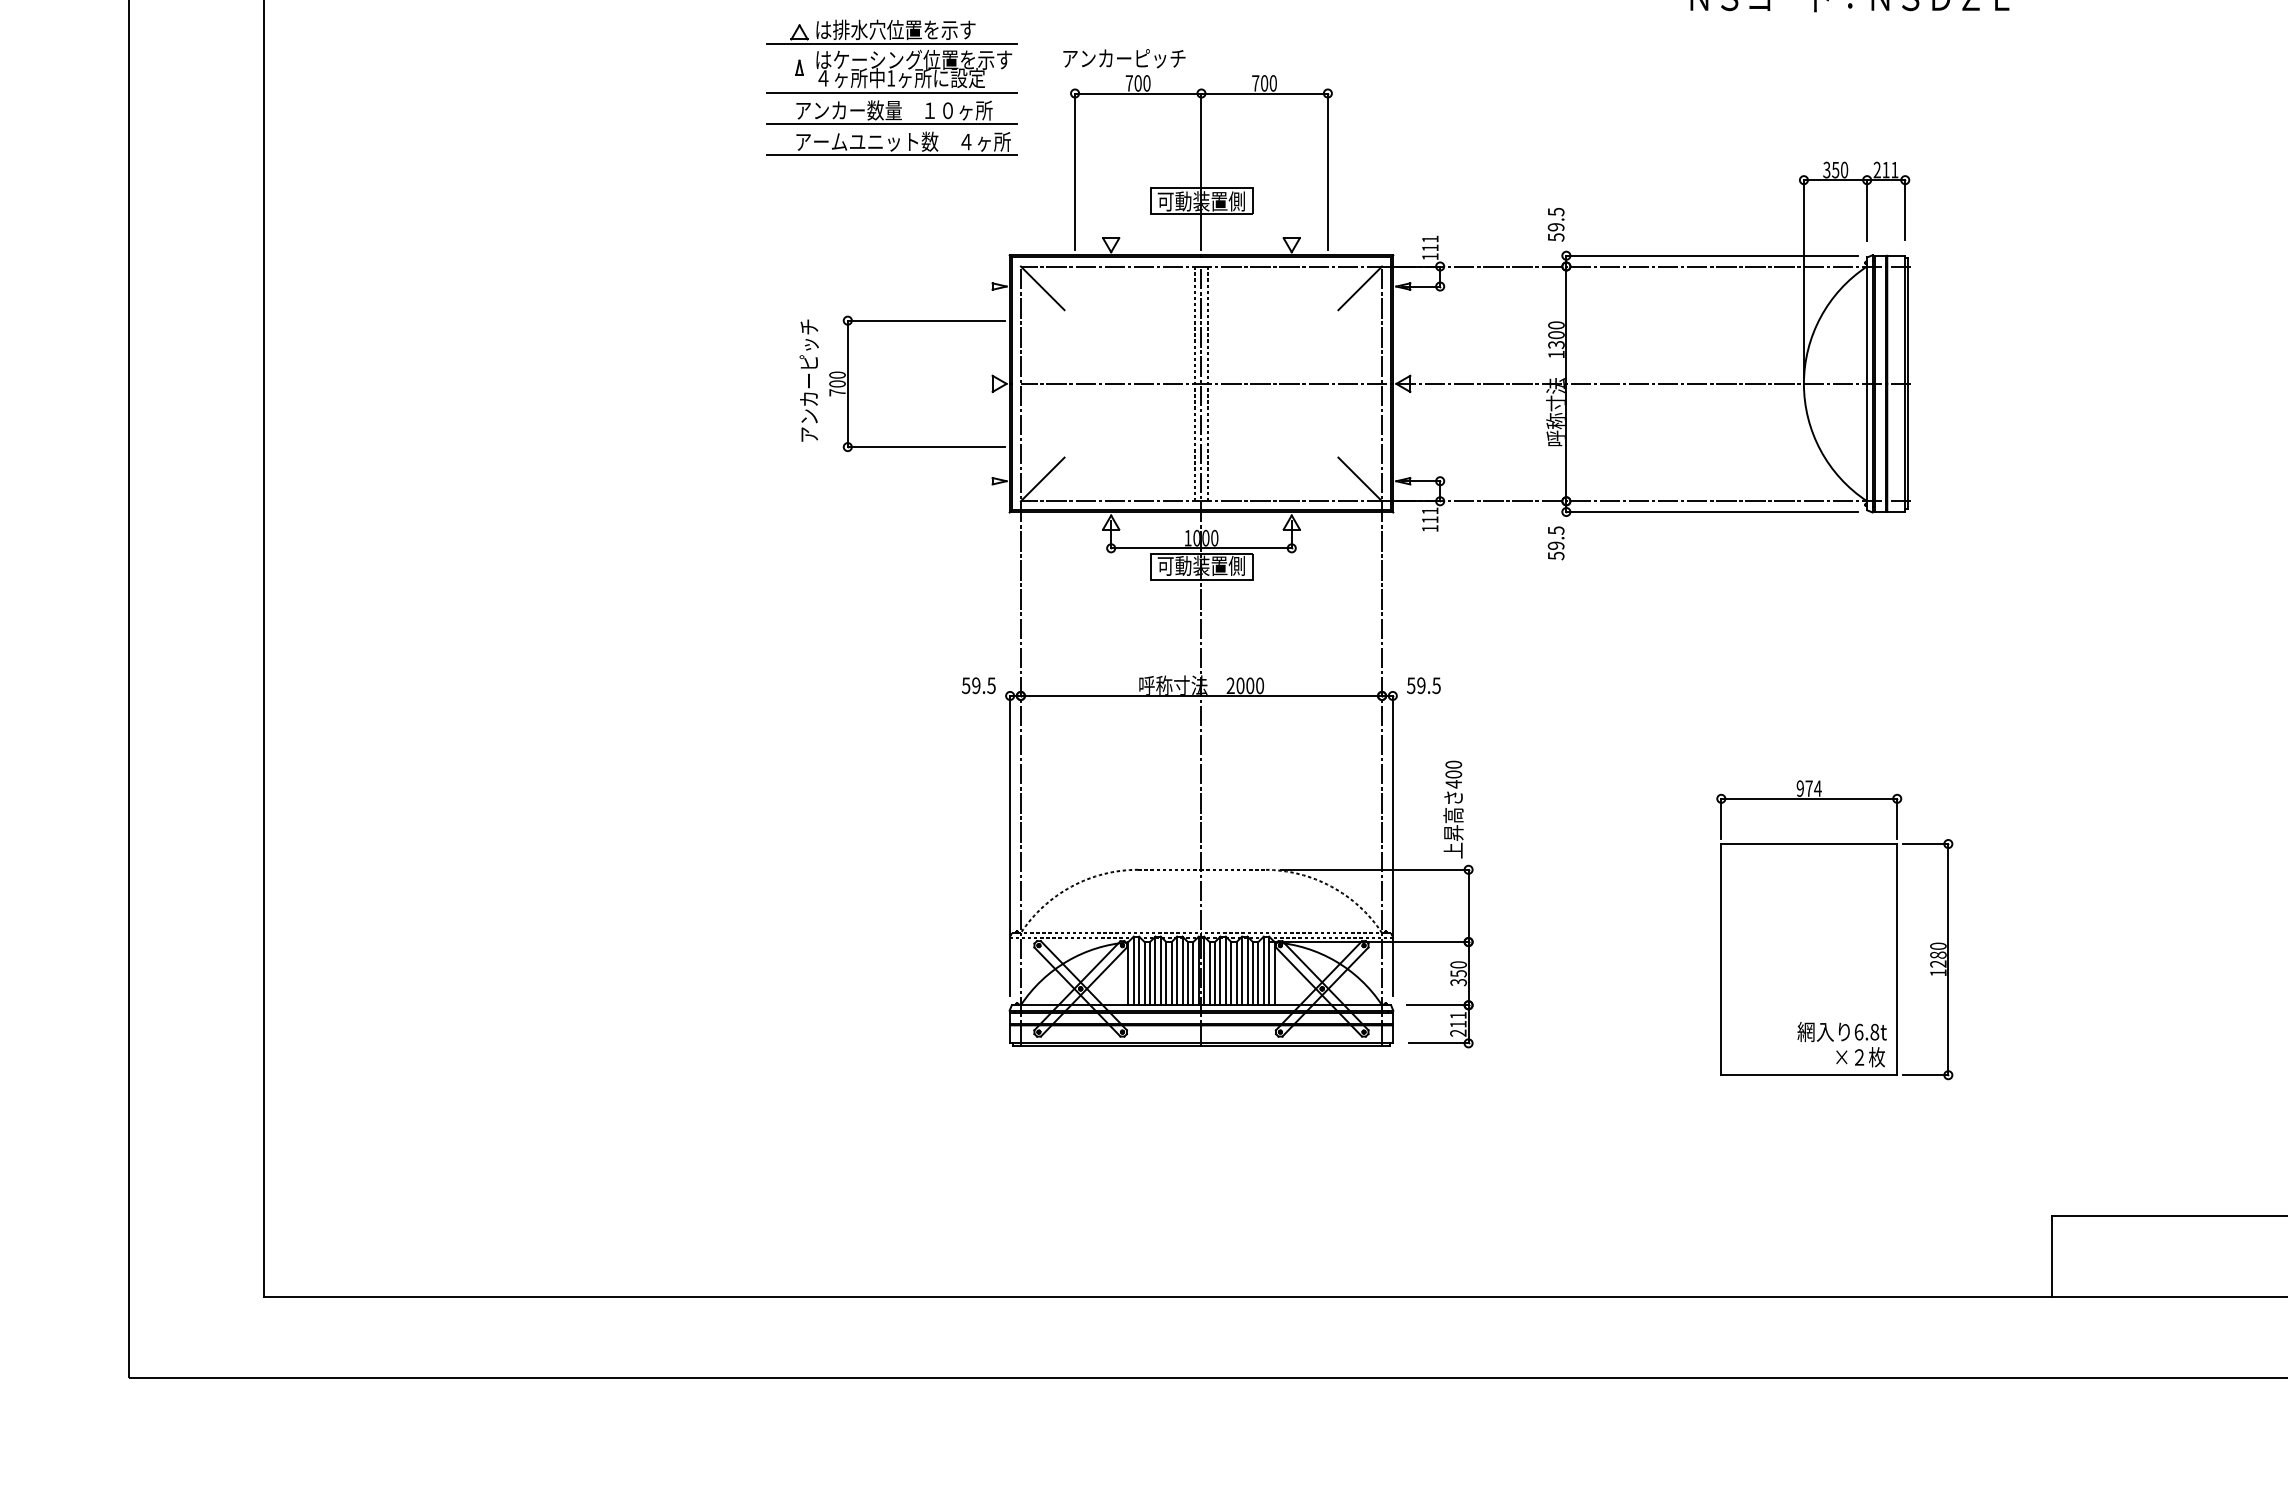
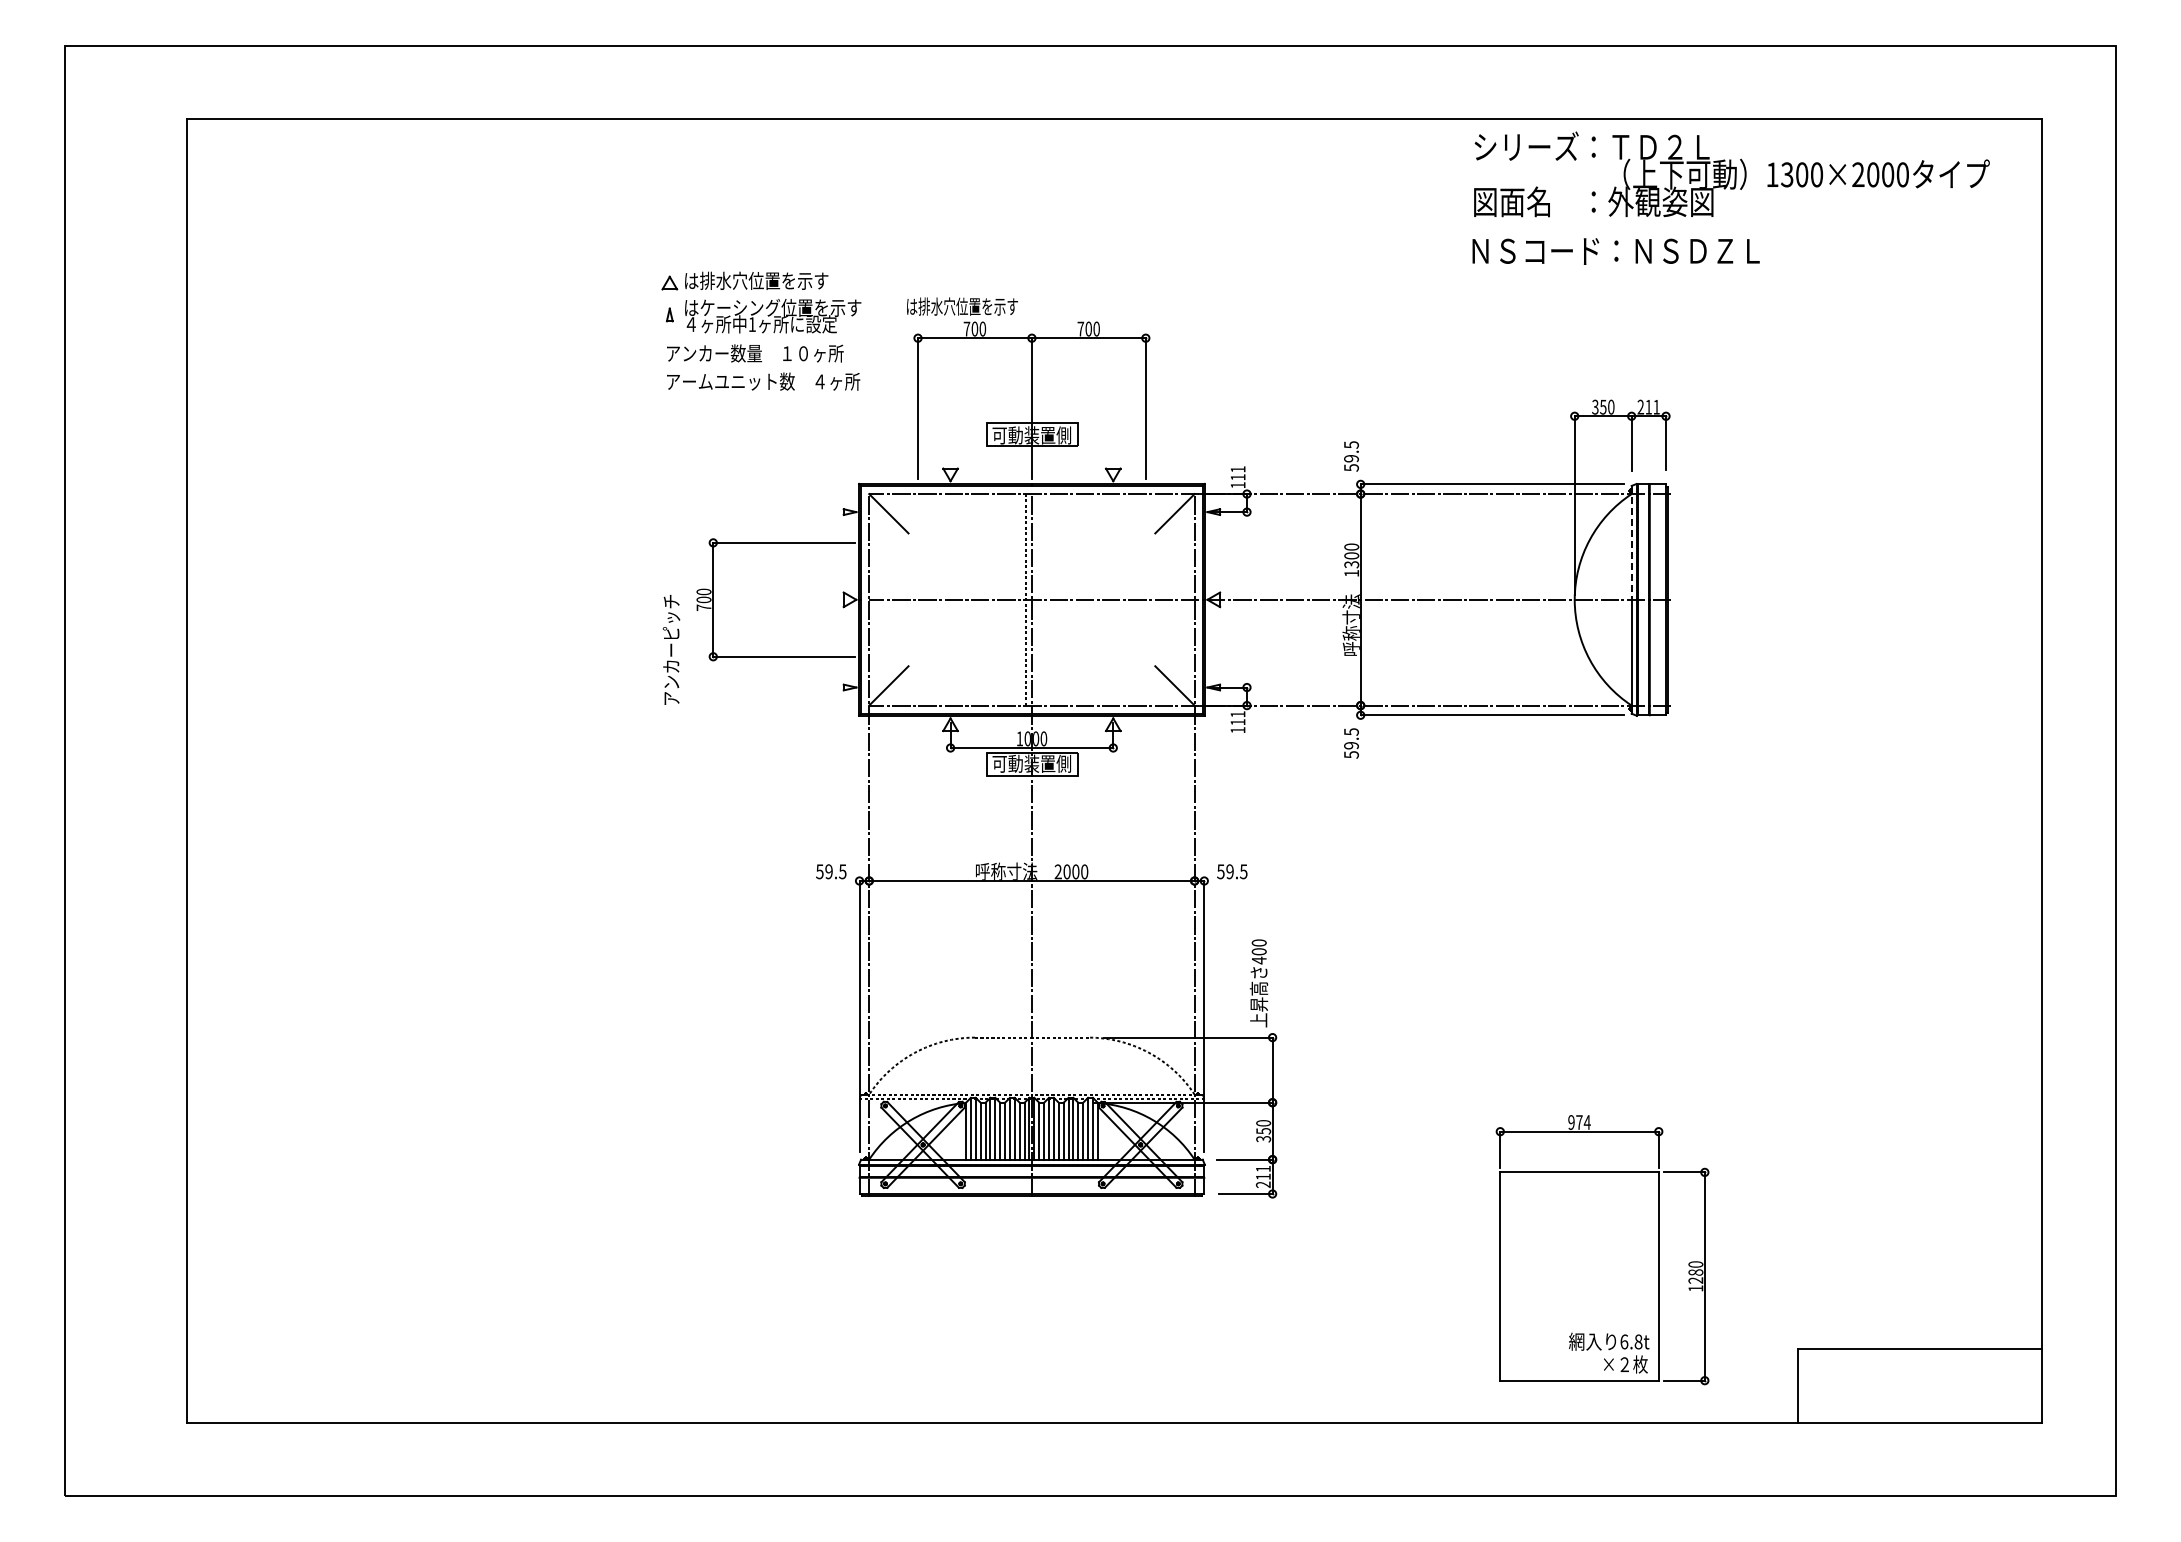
line: (892, 45) -> (753, 294), removed
text: (1124, 58) -> (962, 306), アンカーピッチ -> は排水穴位置を示す
line: (892, 92) -> (753, 337), removed
line: (892, 123) -> (753, 365), removed
line: (892, 154) -> (753, 393), removed
line: (1866, 320) -> (1631, 542), solid -> dashed
text: (809, 380) -> (671, 649), moved
line: (1208, 383) -> (1038, 599), removed
part: (1834, 930) -> (1602, 1250), moved

